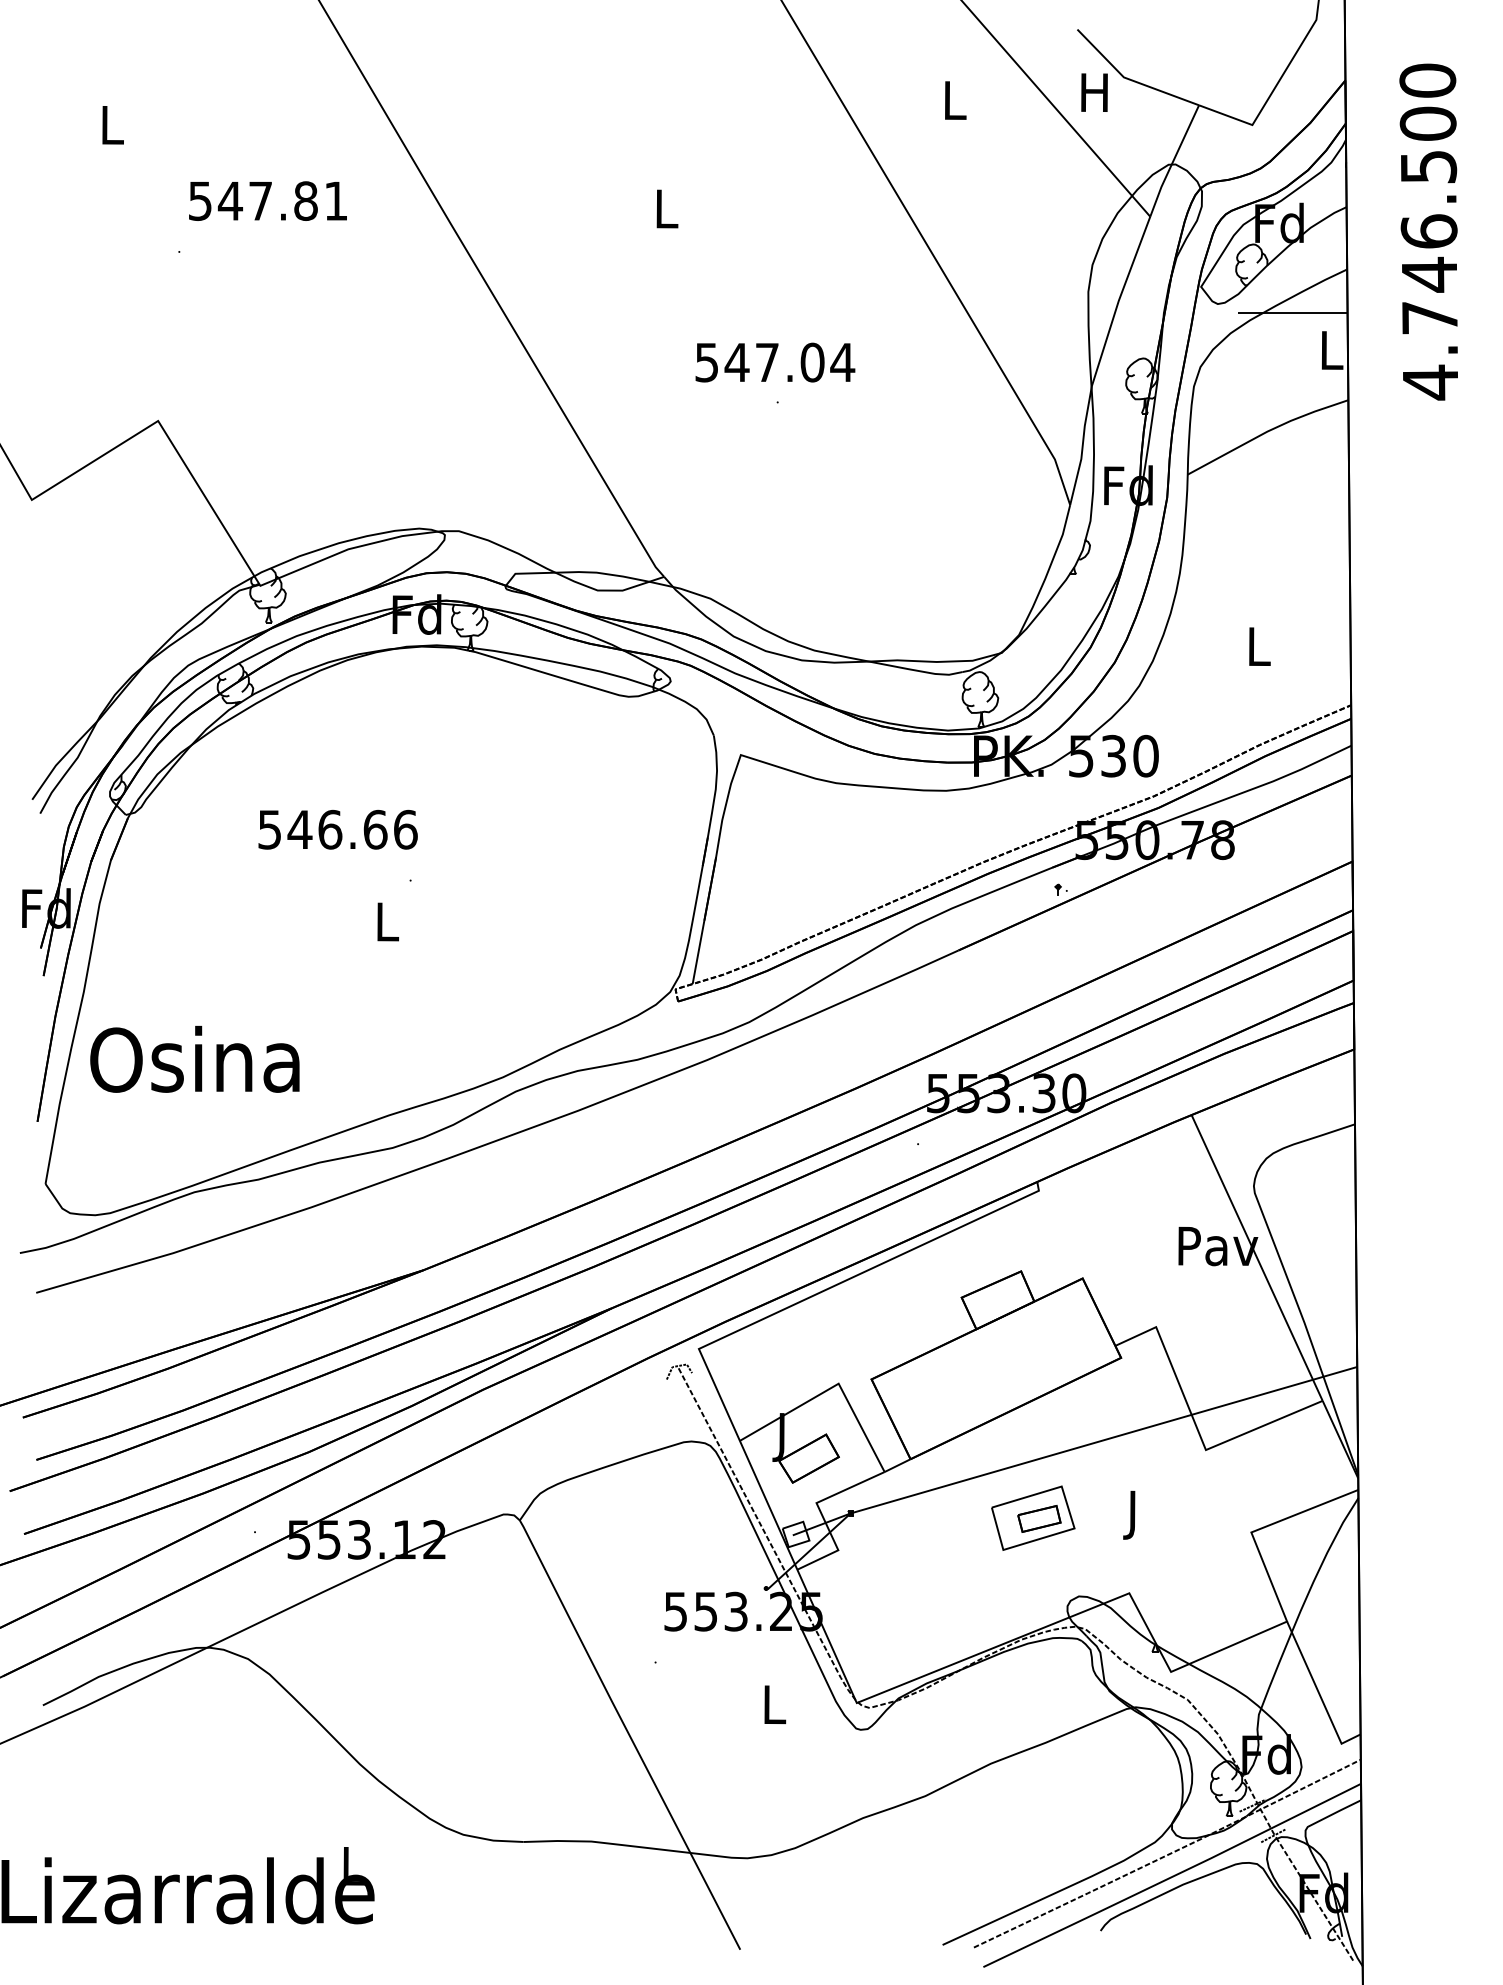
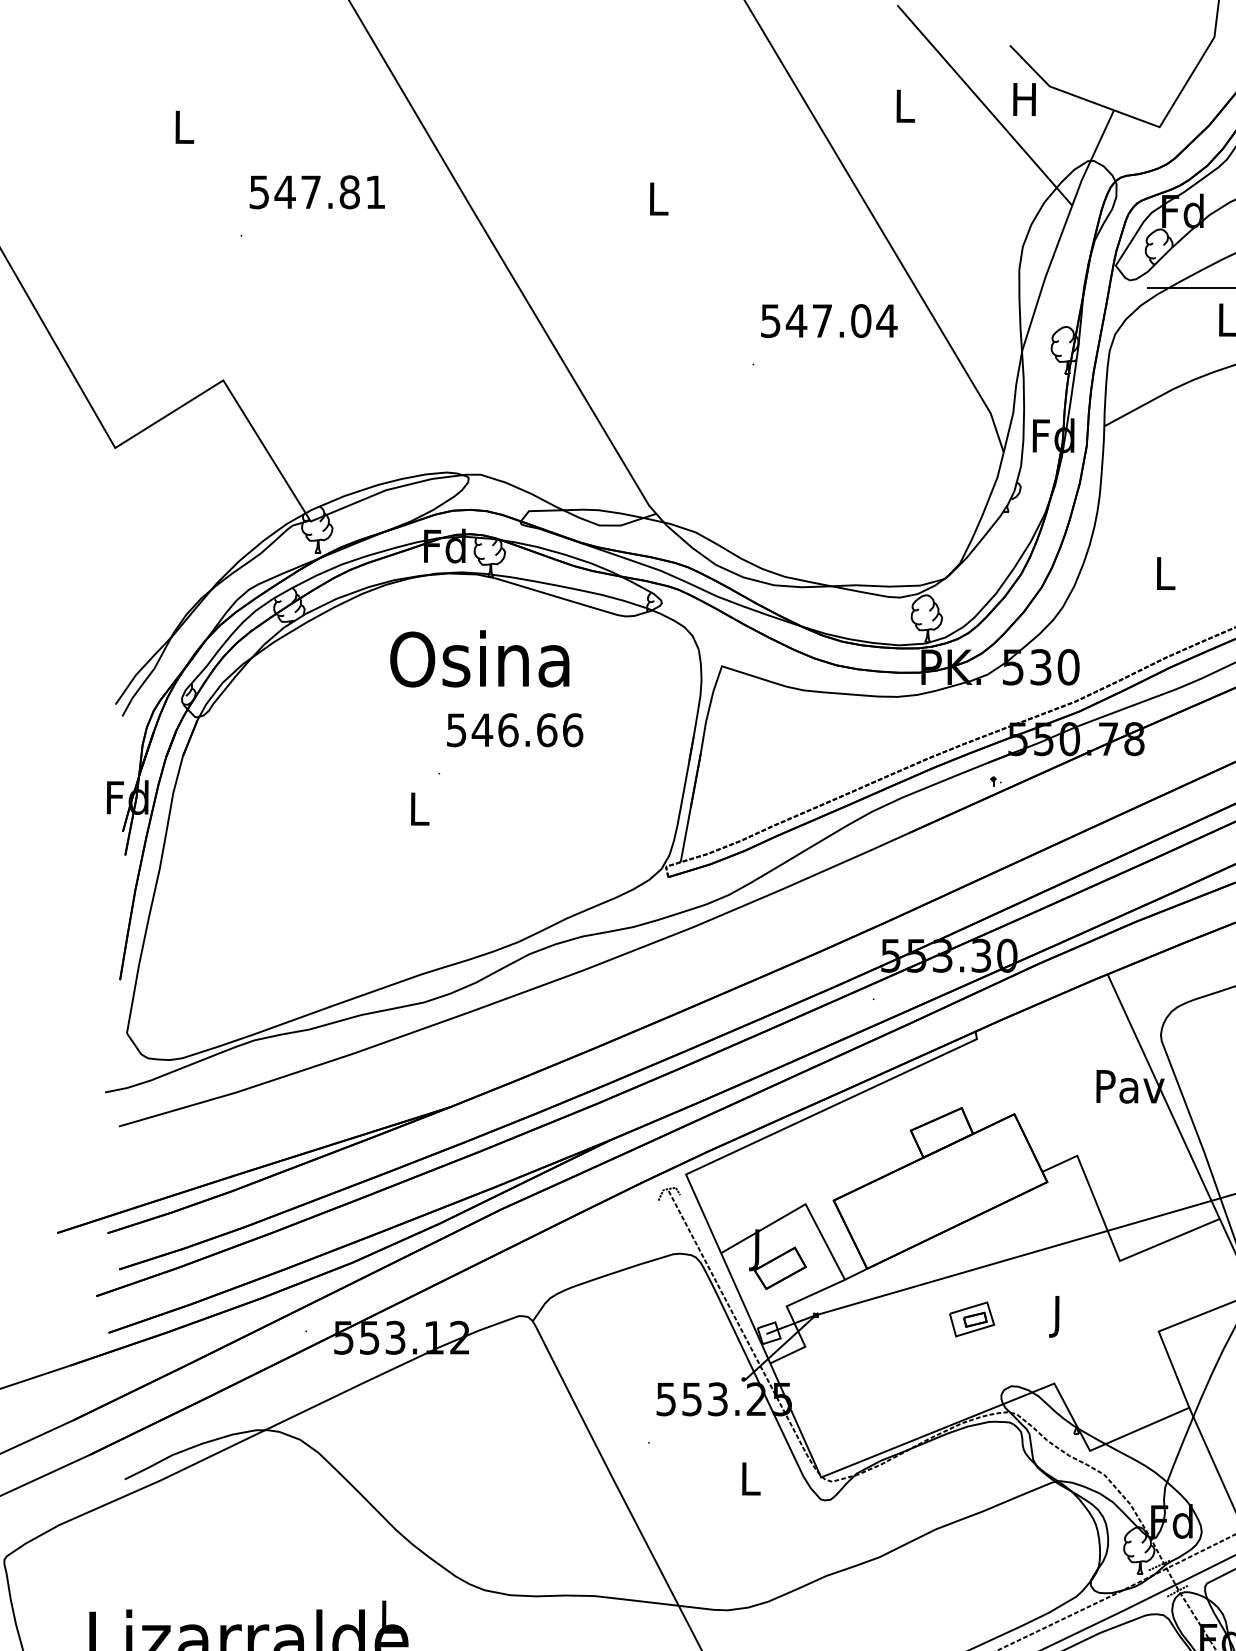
text: (775, 362) -> (829, 320), moved
text: (337, 829) -> (514, 729), moved
text: (194, 1059) -> (479, 658), moved
part: (1032, 1518) -> (971, 1319), size x0.62

